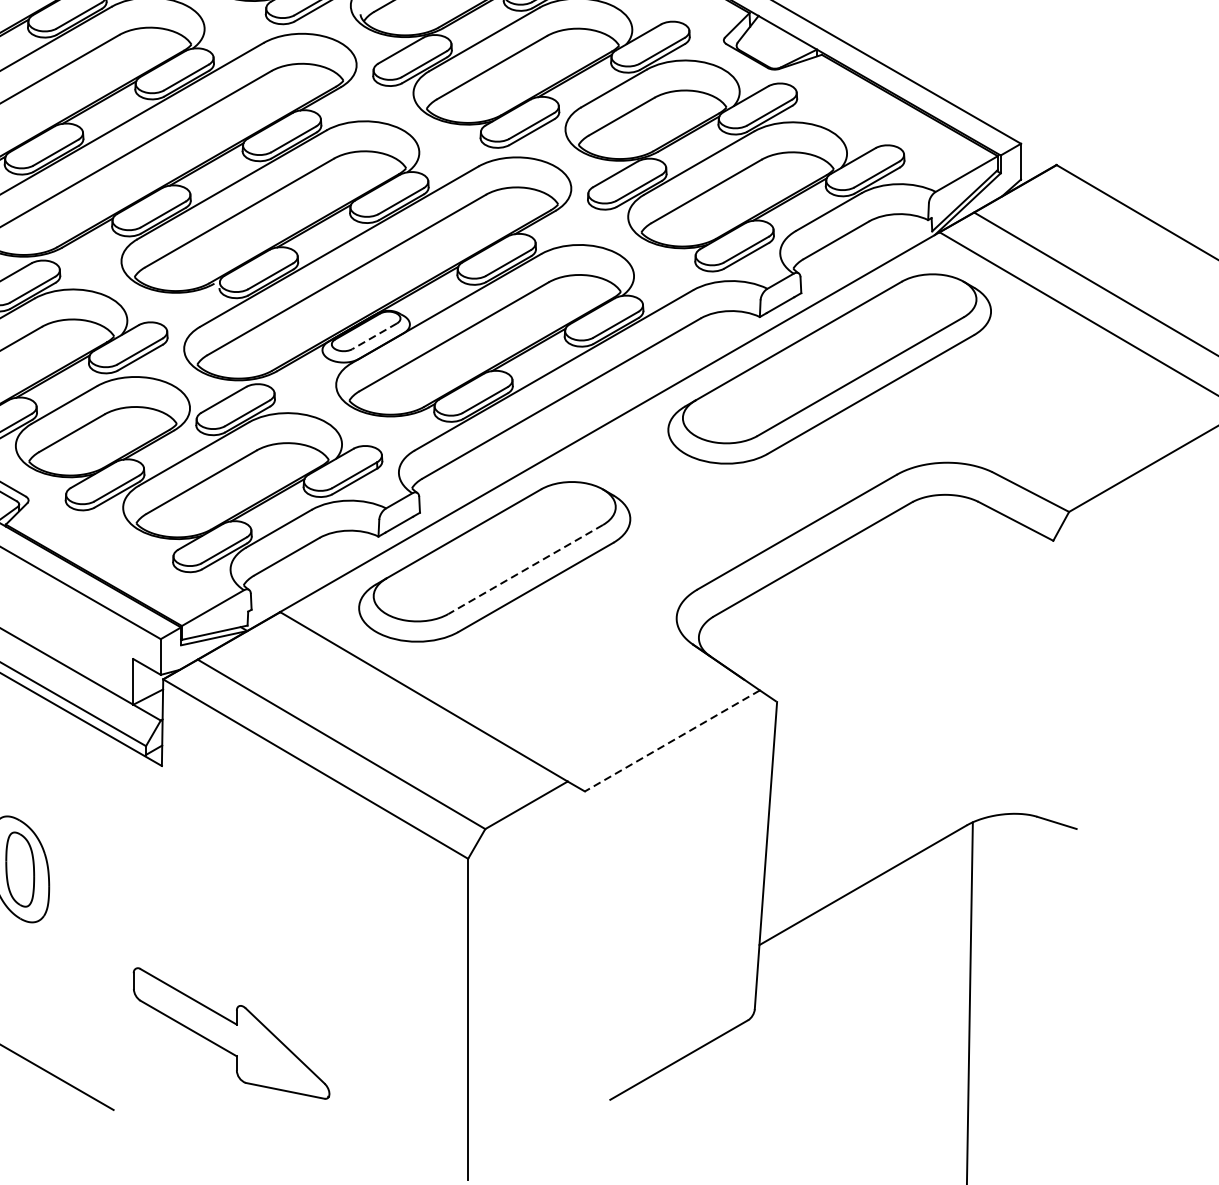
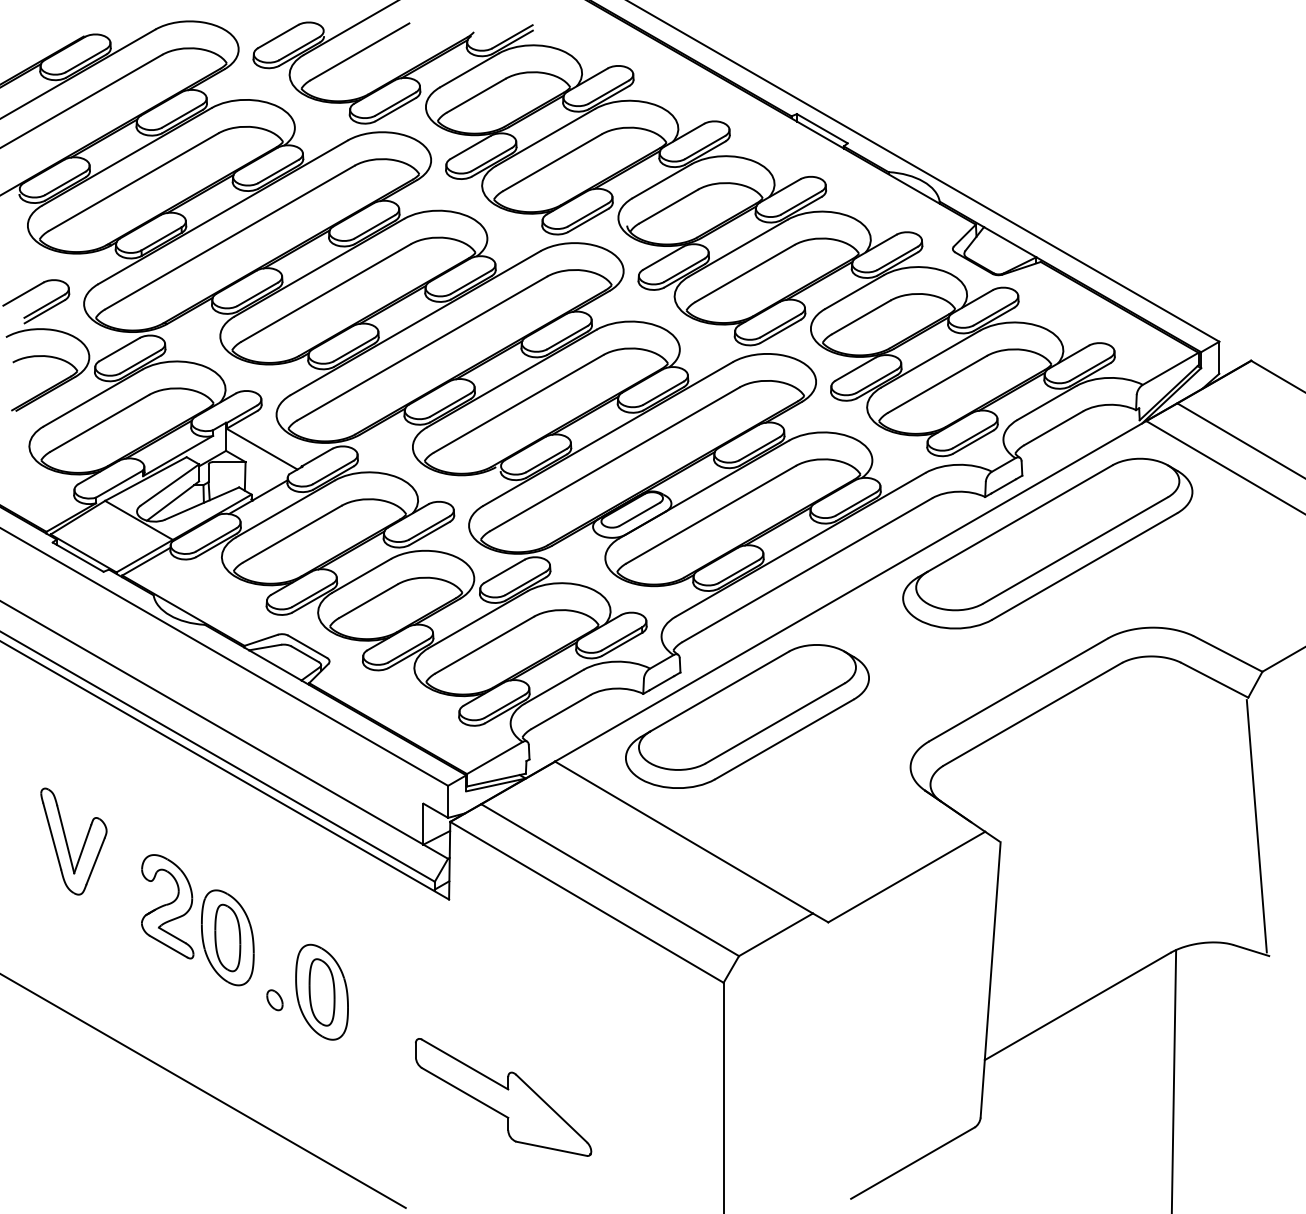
line: (374, 336) -> (639, 514), dashed -> solid
line: (525, 569) -> (775, 723), dashed -> solid
line: (1062, 684) -> (1256, 826), added
line: (672, 741) -> (906, 877), dashed -> solid
part: (231, 1033) -> (503, 1097), moved

